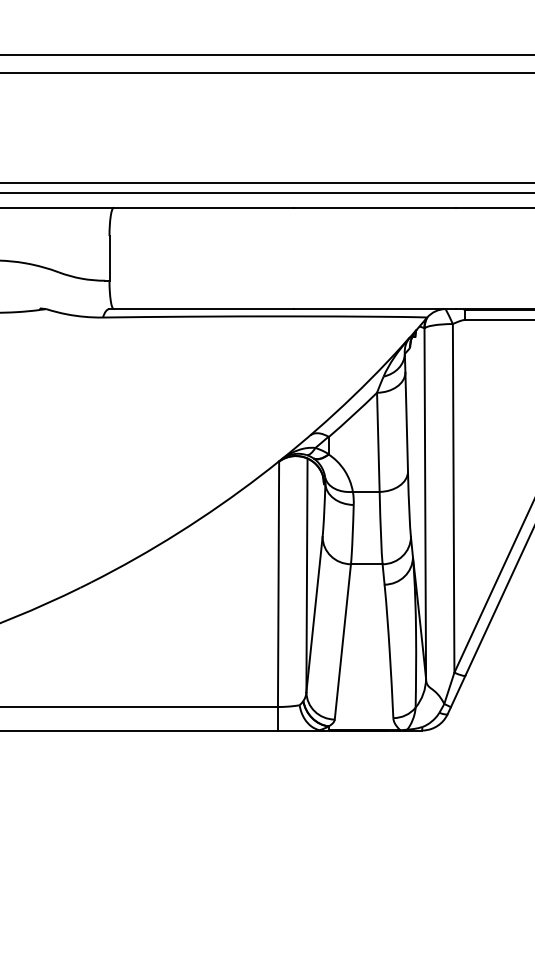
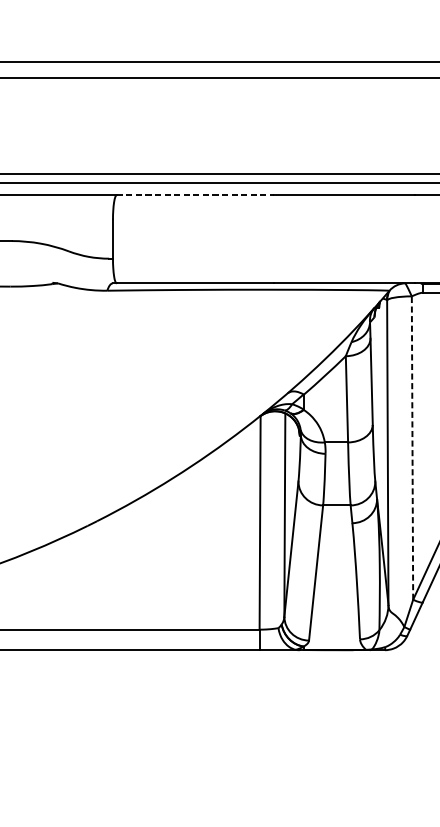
line: (204, 207) -> (195, 194), solid -> dashed
line: (453, 497) -> (412, 447), solid -> dashed

